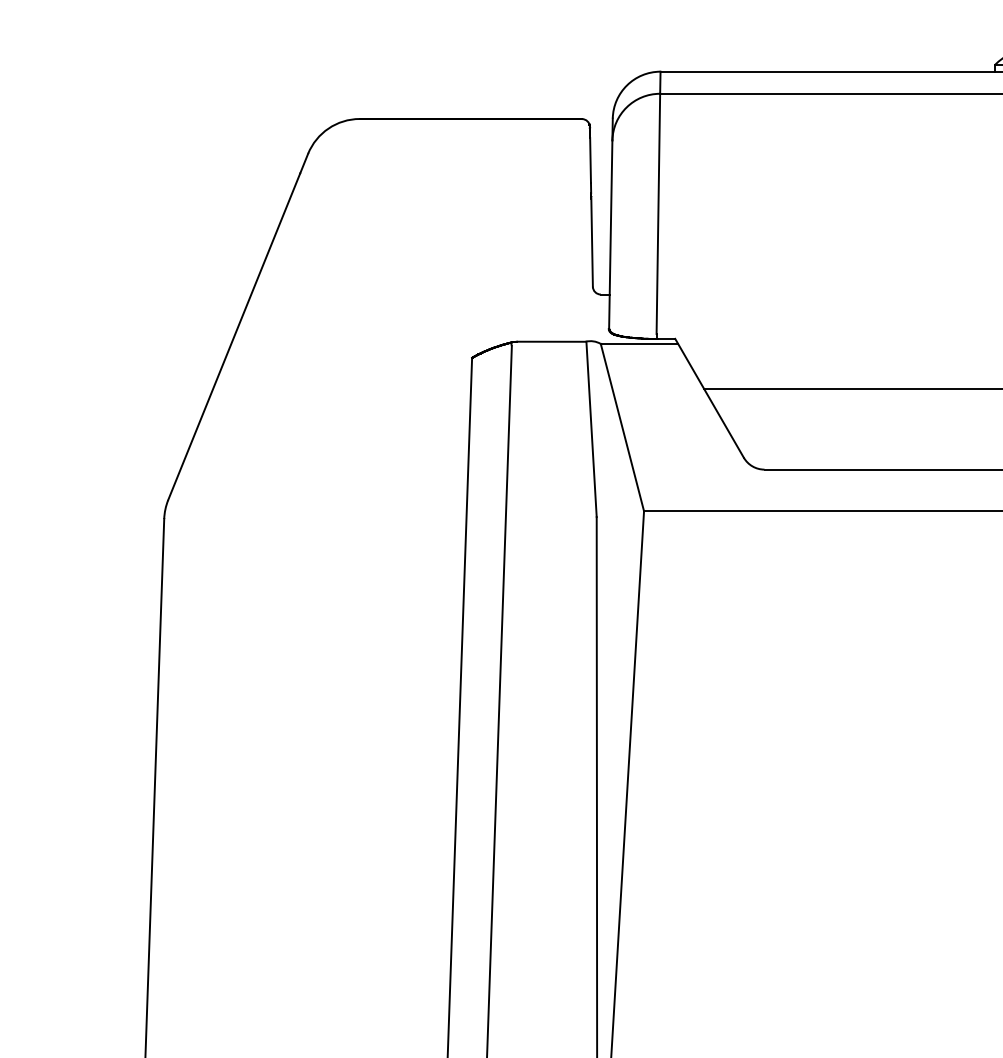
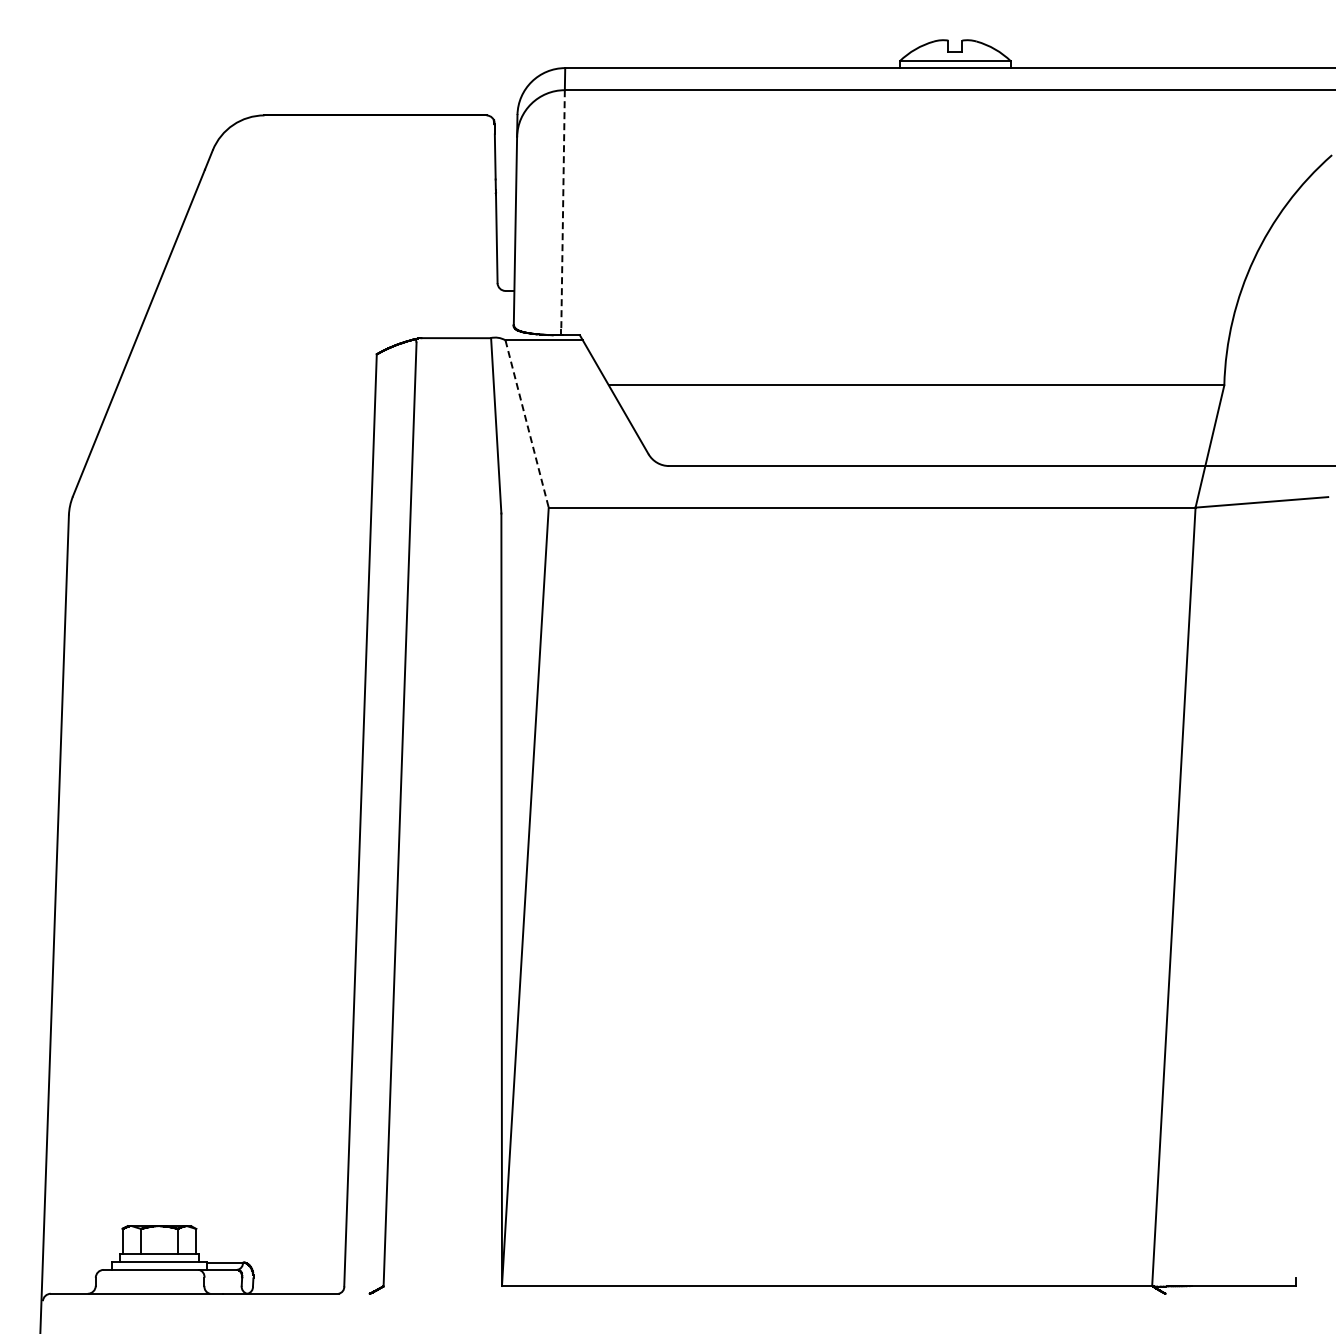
line: (658, 214) -> (563, 210), solid -> dashed
line: (622, 428) -> (527, 424), solid -> dashed

